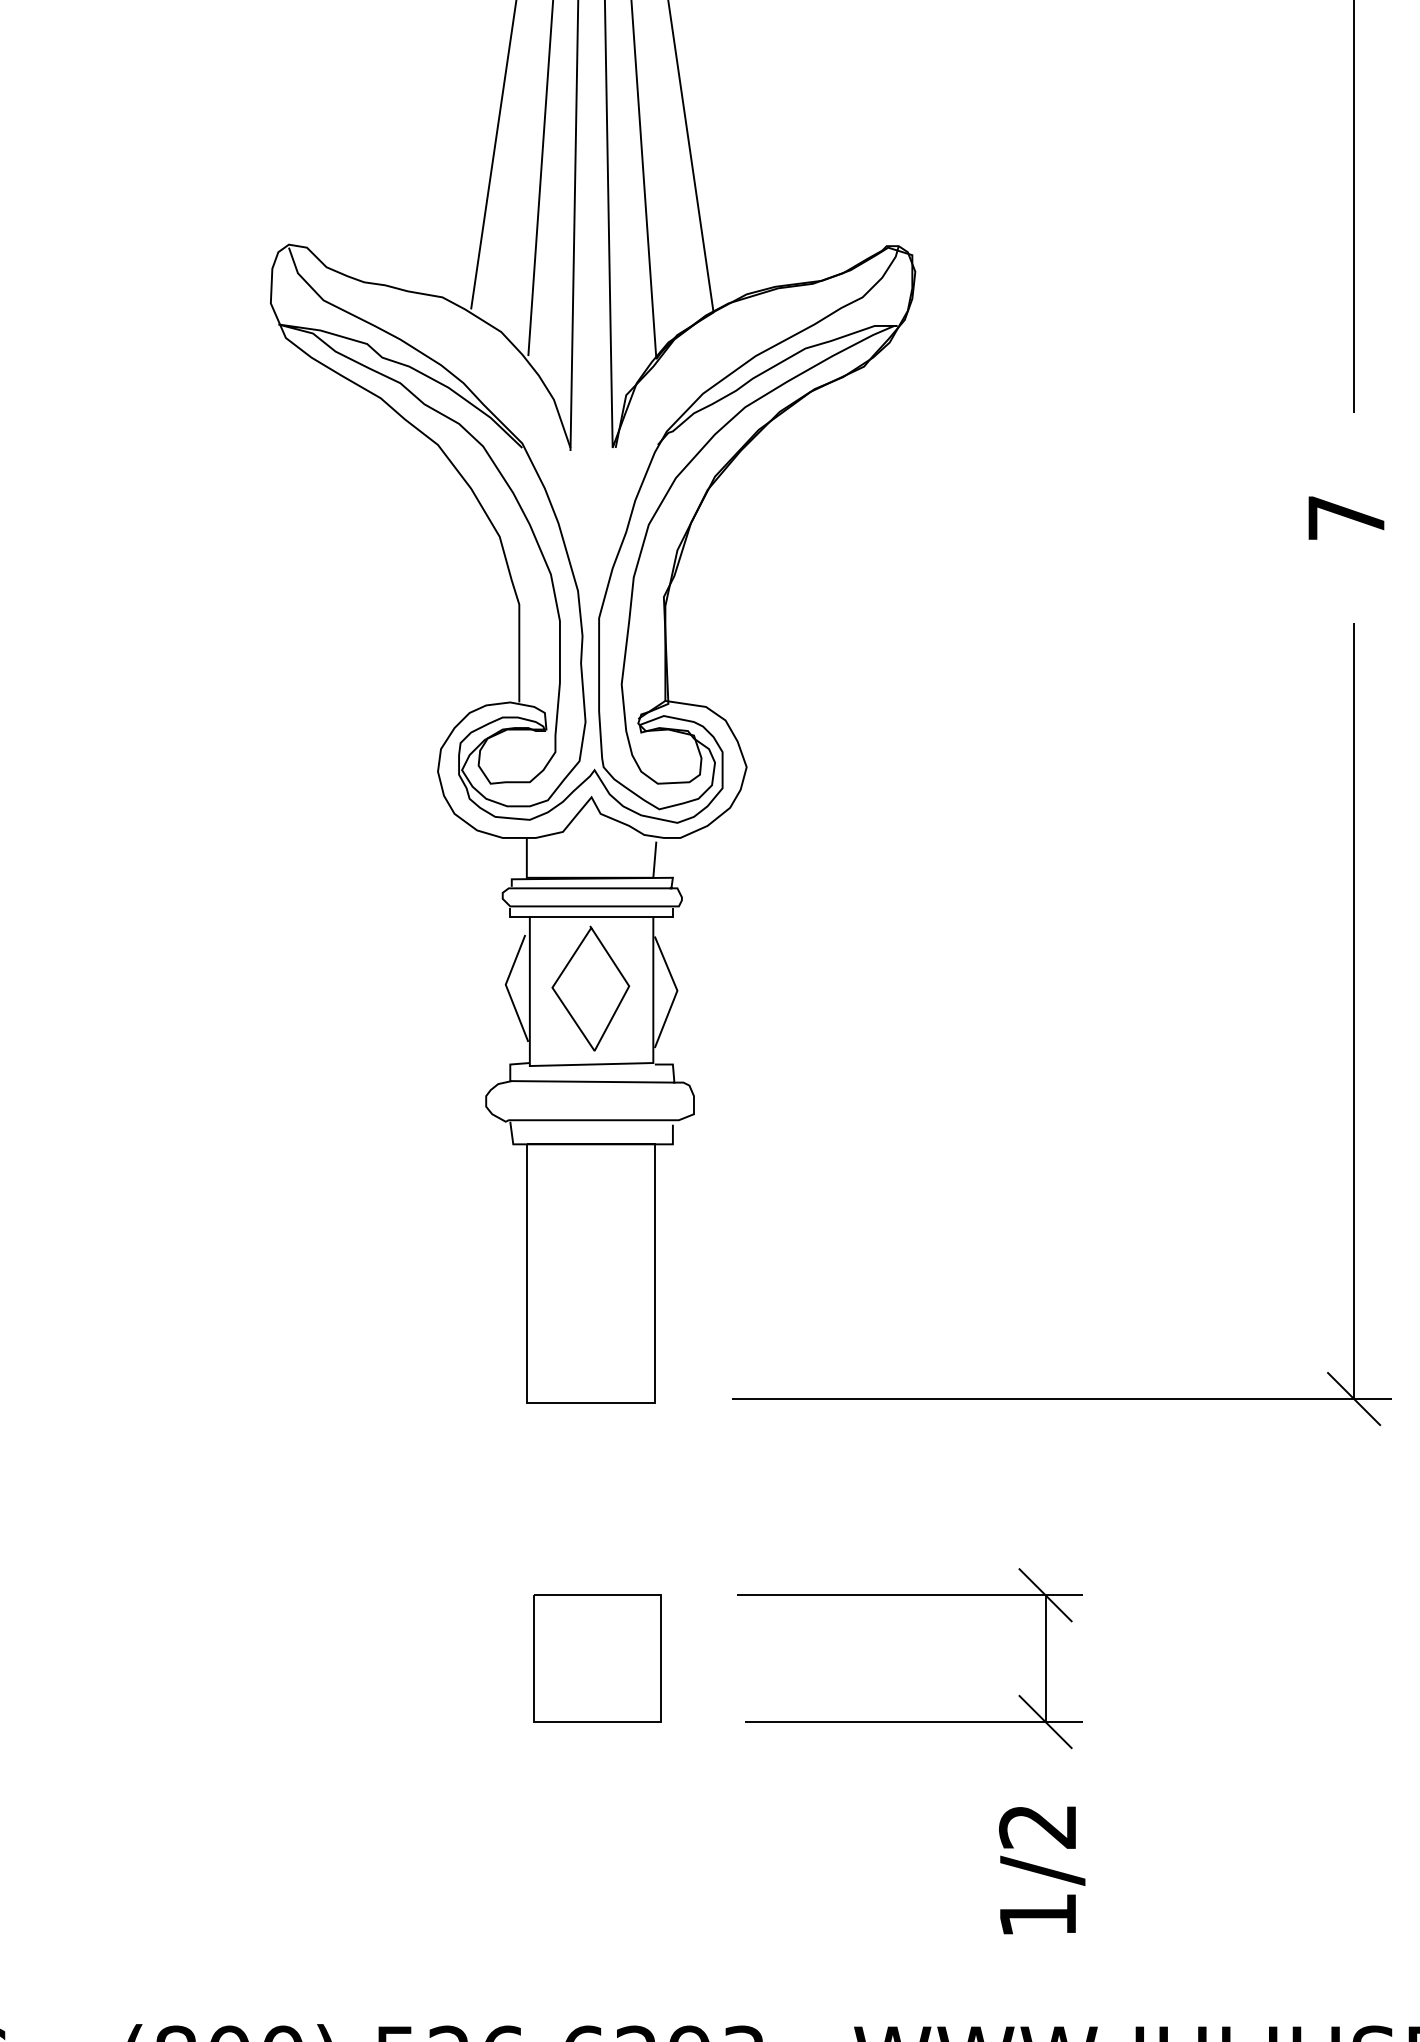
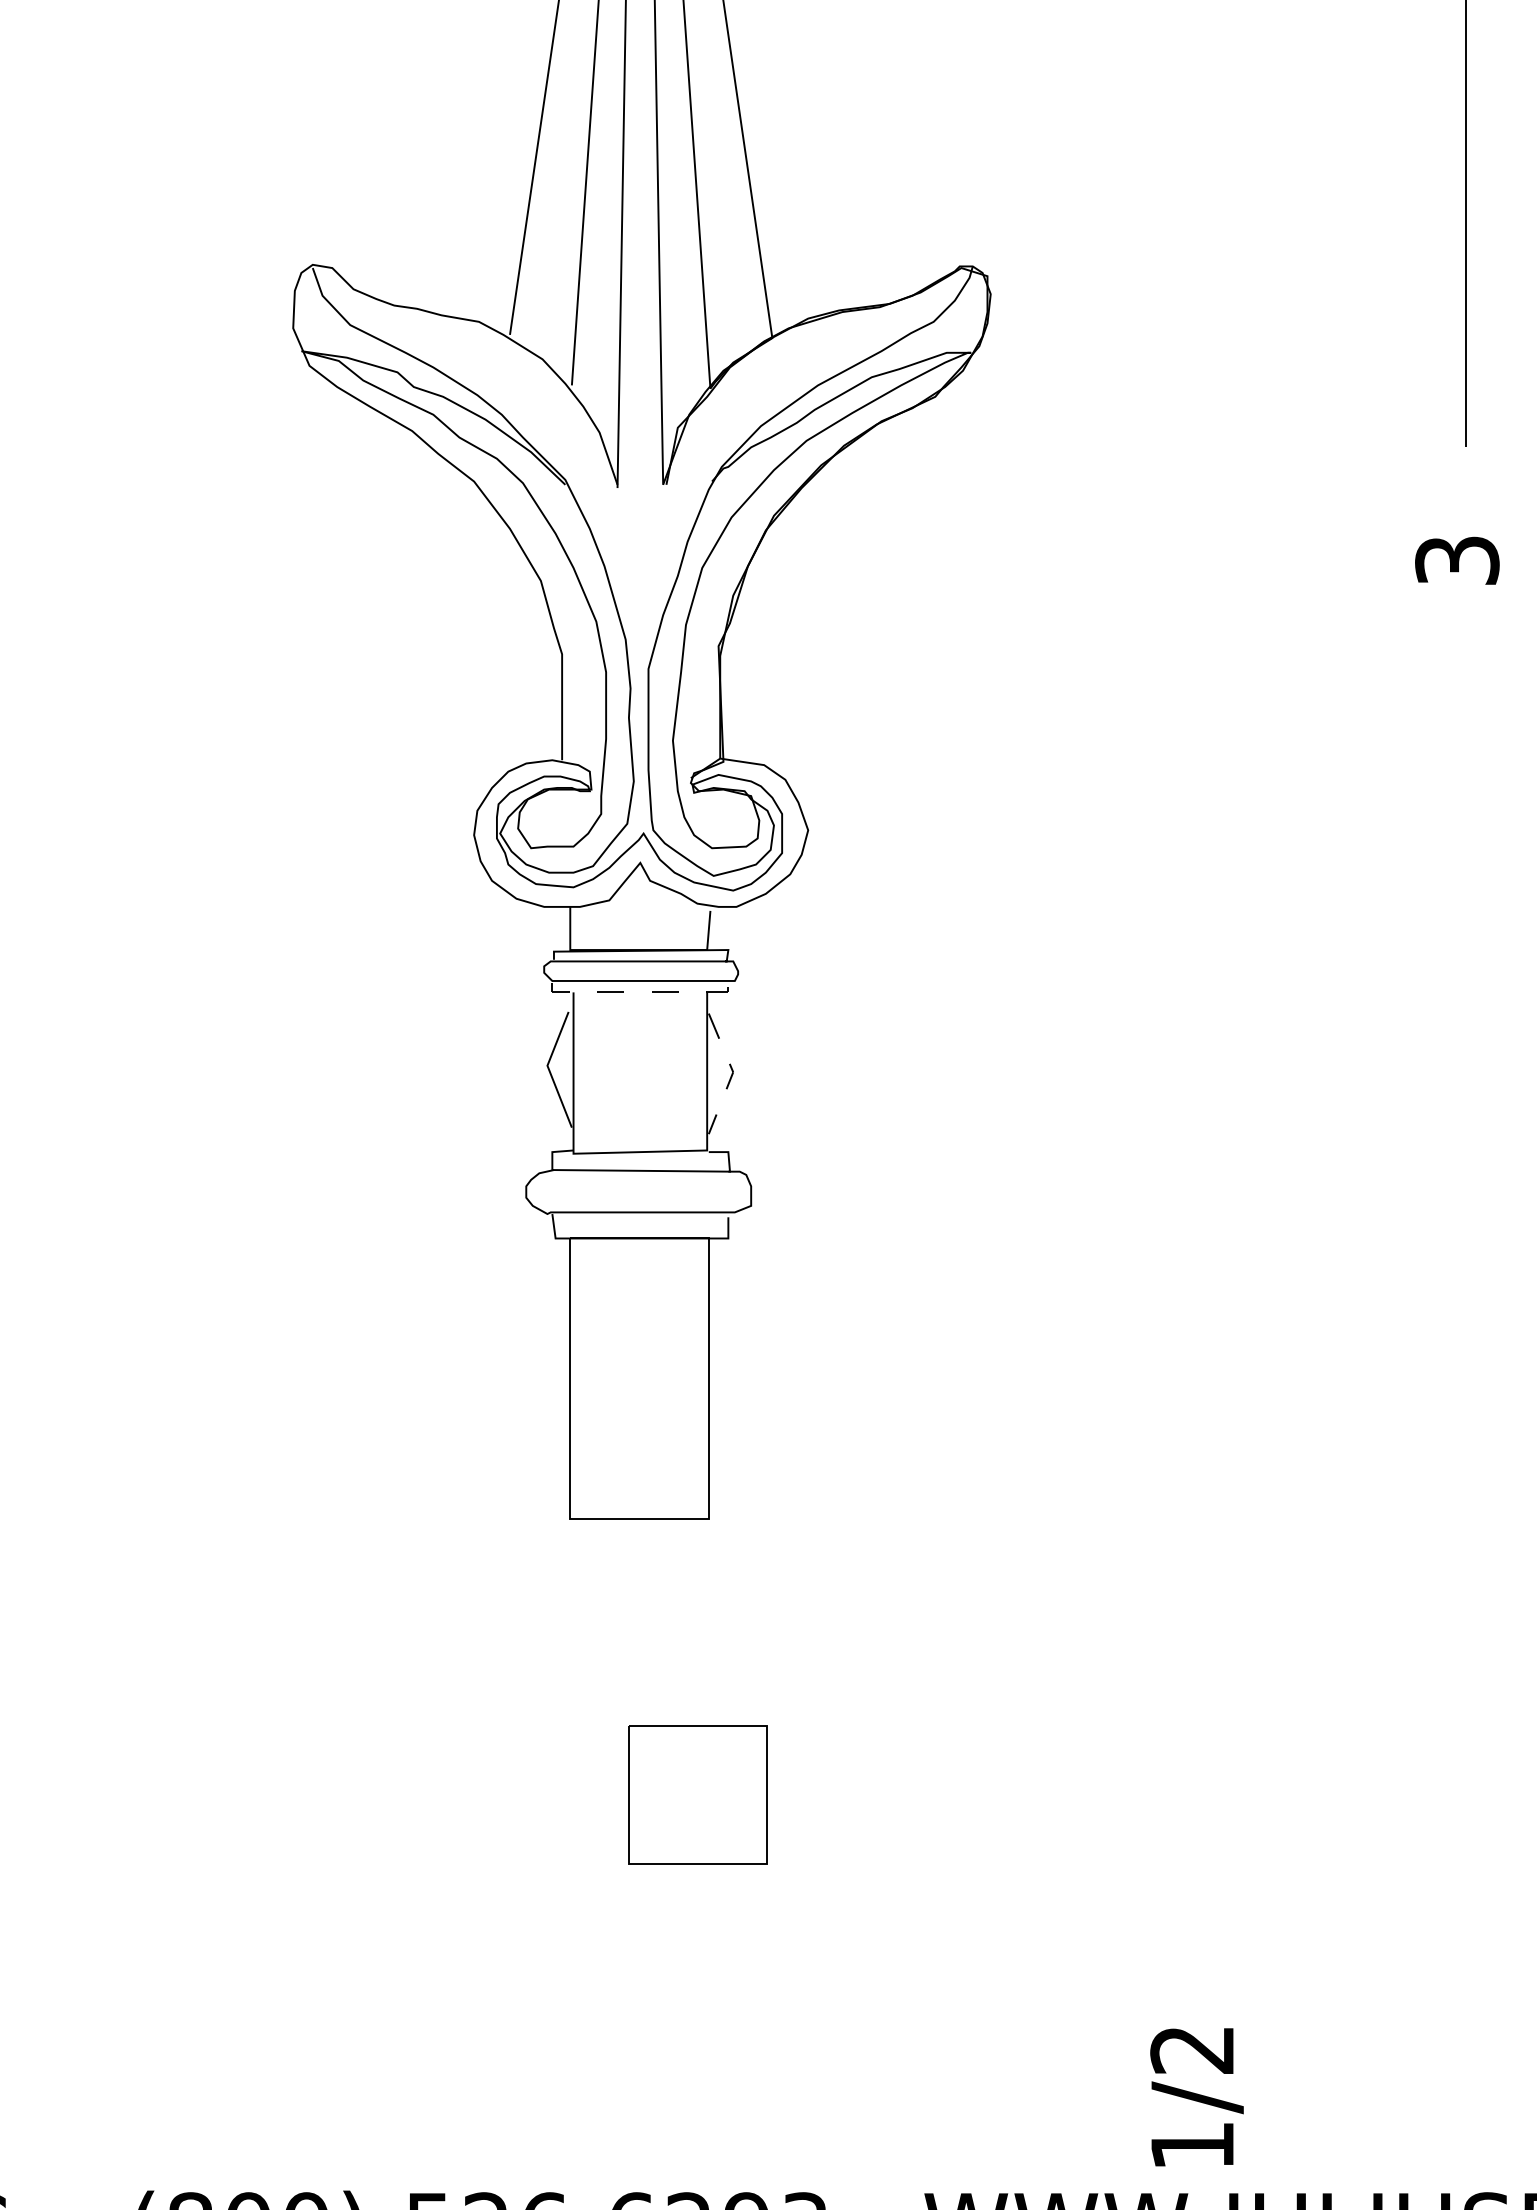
text: (1346, 517) -> (1457, 560), 7 -> 3
line: (591, 917) -> (640, 992), solid -> dashed
line: (676, 991) -> (732, 1073), solid -> dashed
line: (565, 1005) -> (612, 1088), removed
part: (1354, 1024) -> (1465, 1108), removed
part: (909, 1595) -> (984, 1726), removed
part: (597, 1658) -> (697, 1794), moved
text: (1041, 1870) -> (1196, 2097), moved

